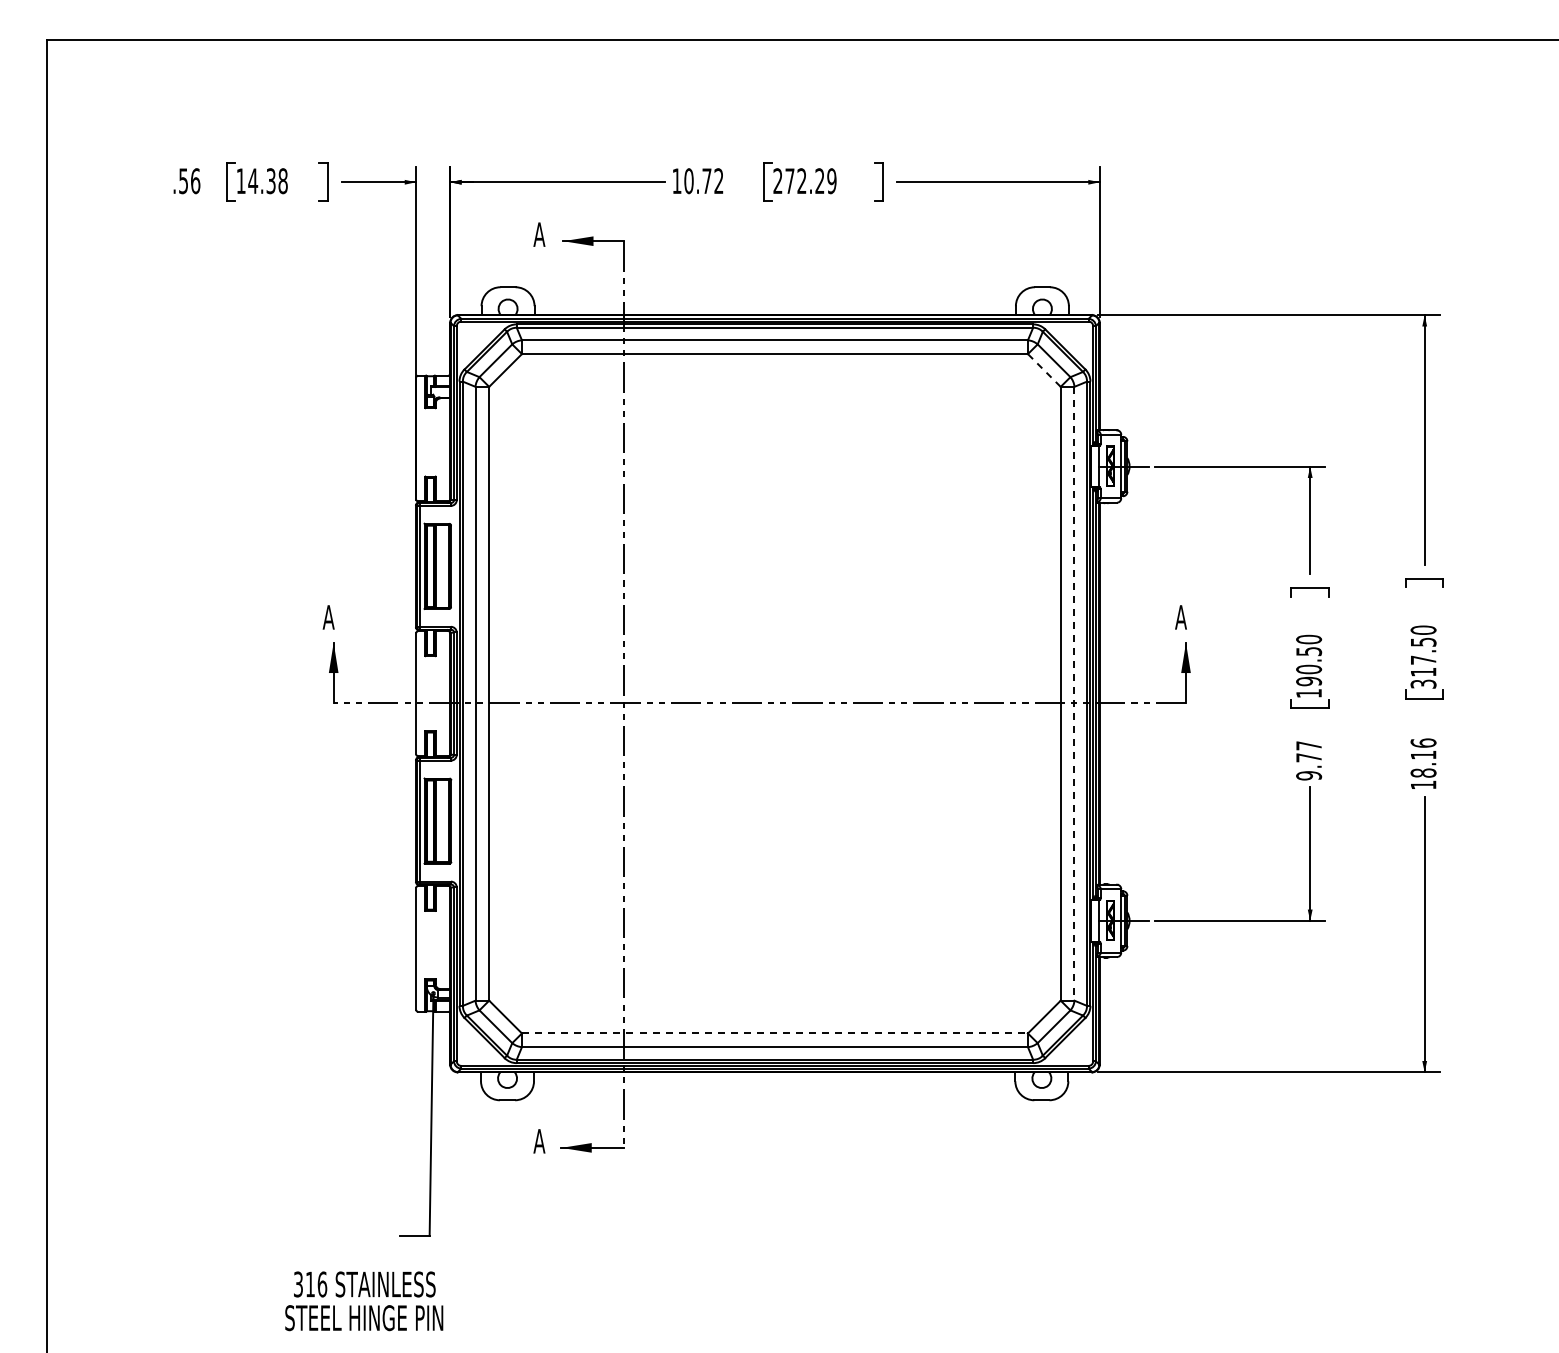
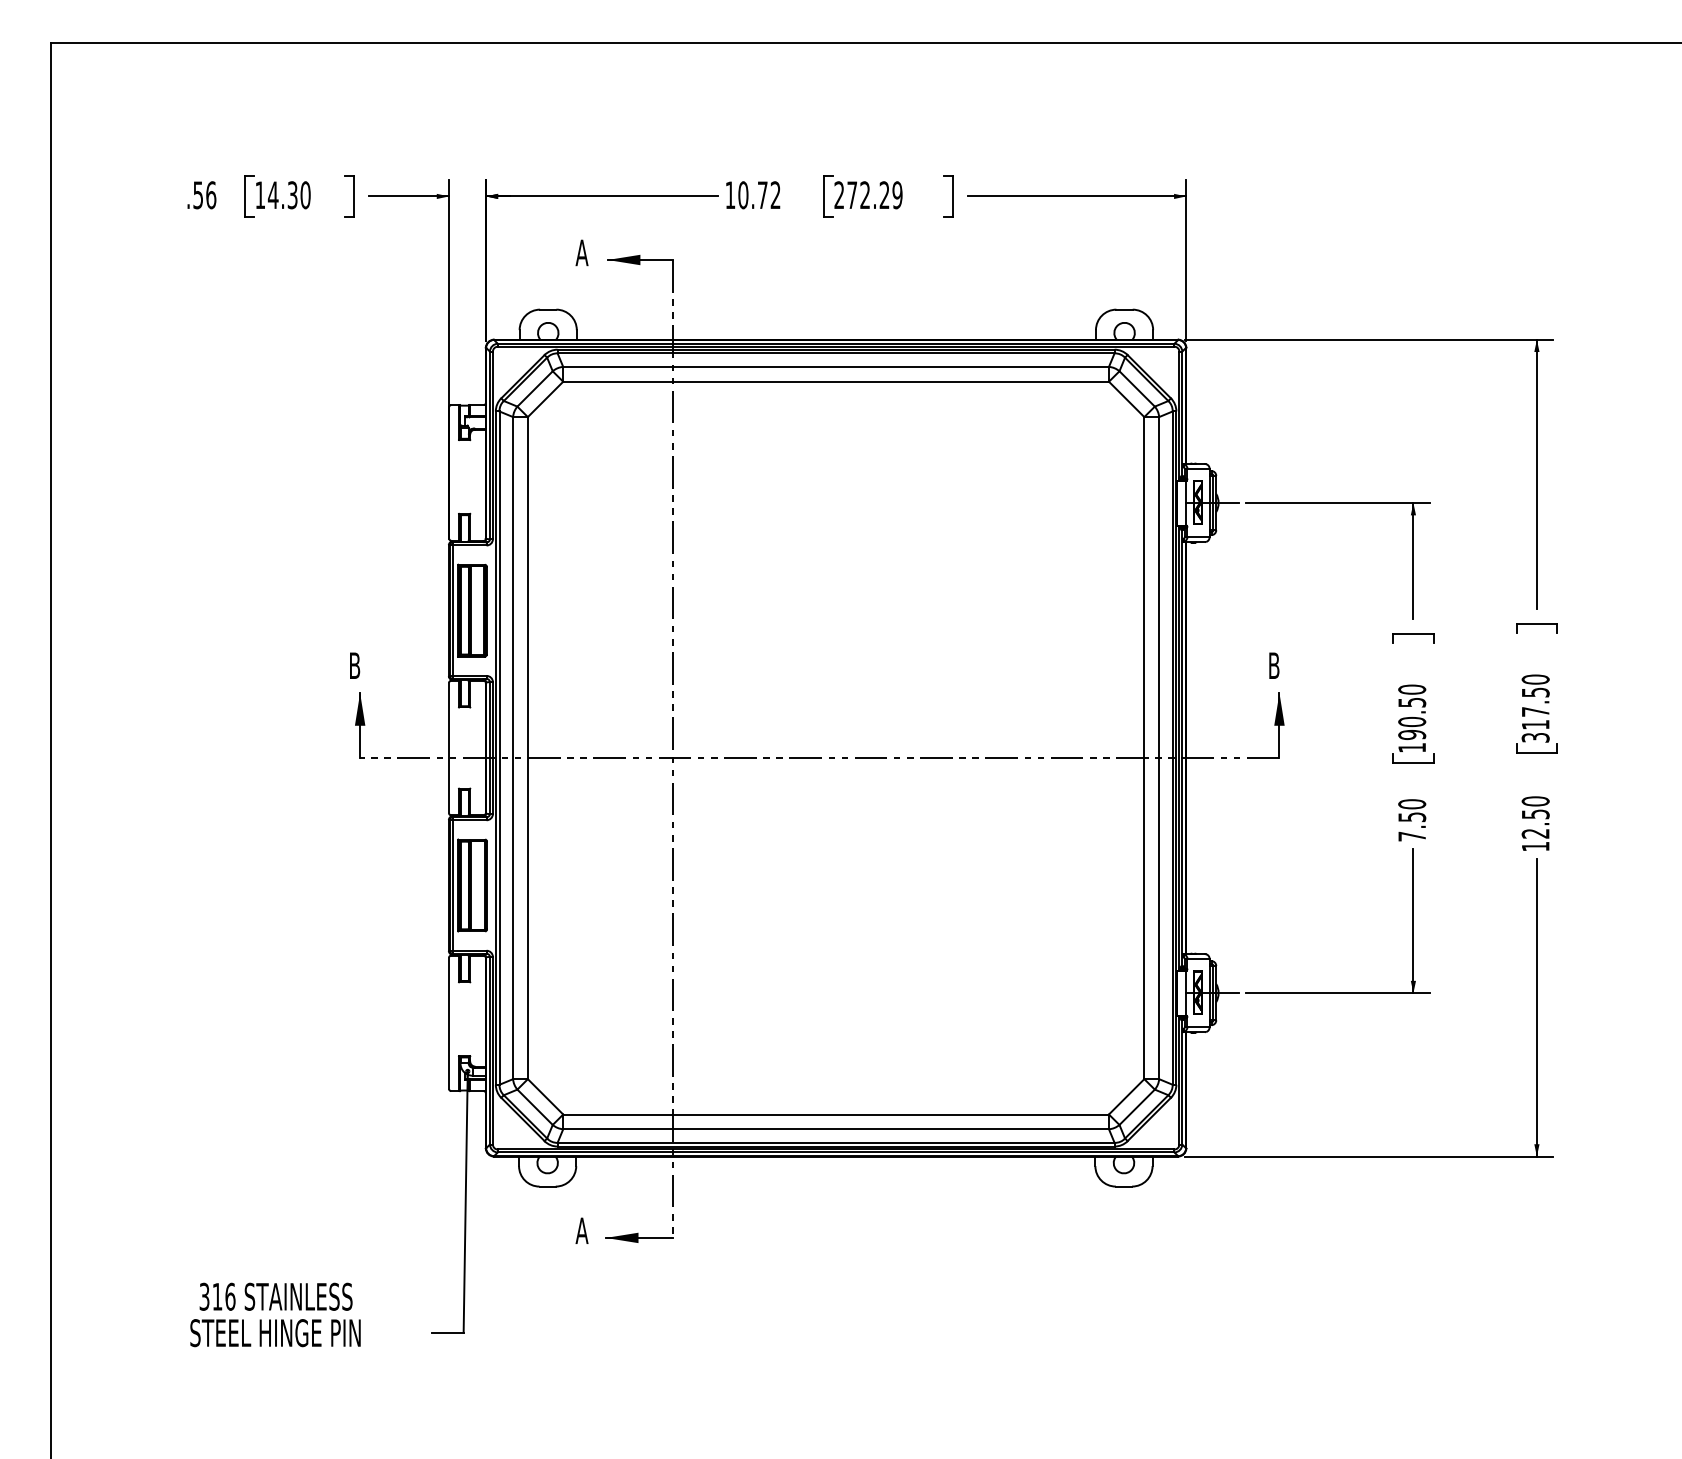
text: (282, 180) -> (304, 194), 14.38 -> 14.30
line: (1043, 370) -> (1125, 399), dashed -> solid
text: (328, 617) -> (354, 665), A -> B
text: (1180, 617) -> (1273, 665), A -> B
line: (1074, 693) -> (1159, 747), dashed -> solid
text: (1423, 757) -> (1535, 816), 18.16 -> 12.50
text: (1309, 760) -> (1412, 820), 9.77 -> 7.50
line: (774, 1033) -> (835, 1114), dashed -> solid
text: (364, 1301) -> (275, 1315), moved

